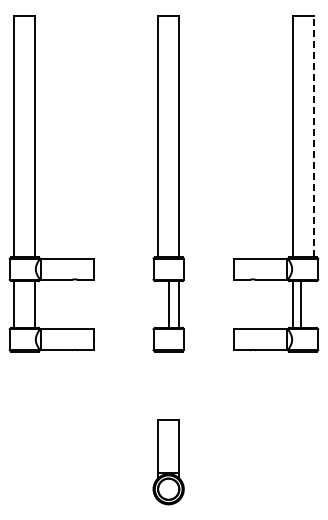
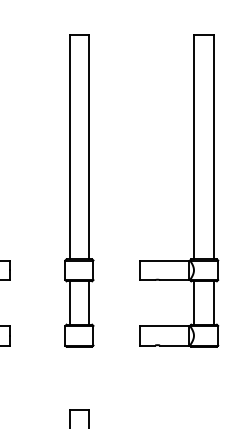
line: (313, 136) -> (213, 147), dashed -> solid
line: (169, 304) -> (69, 303), moved
line: (300, 304) -> (213, 303), moved

